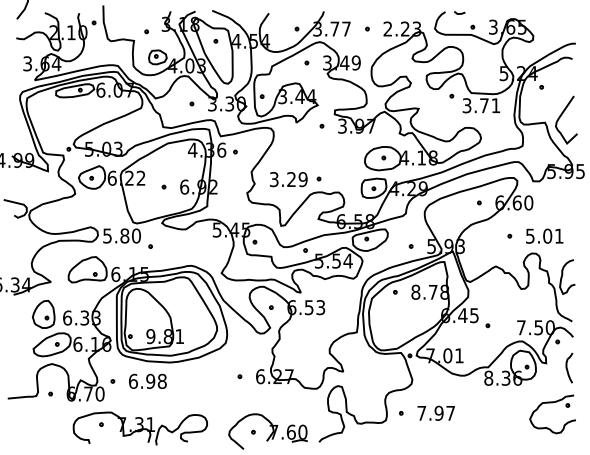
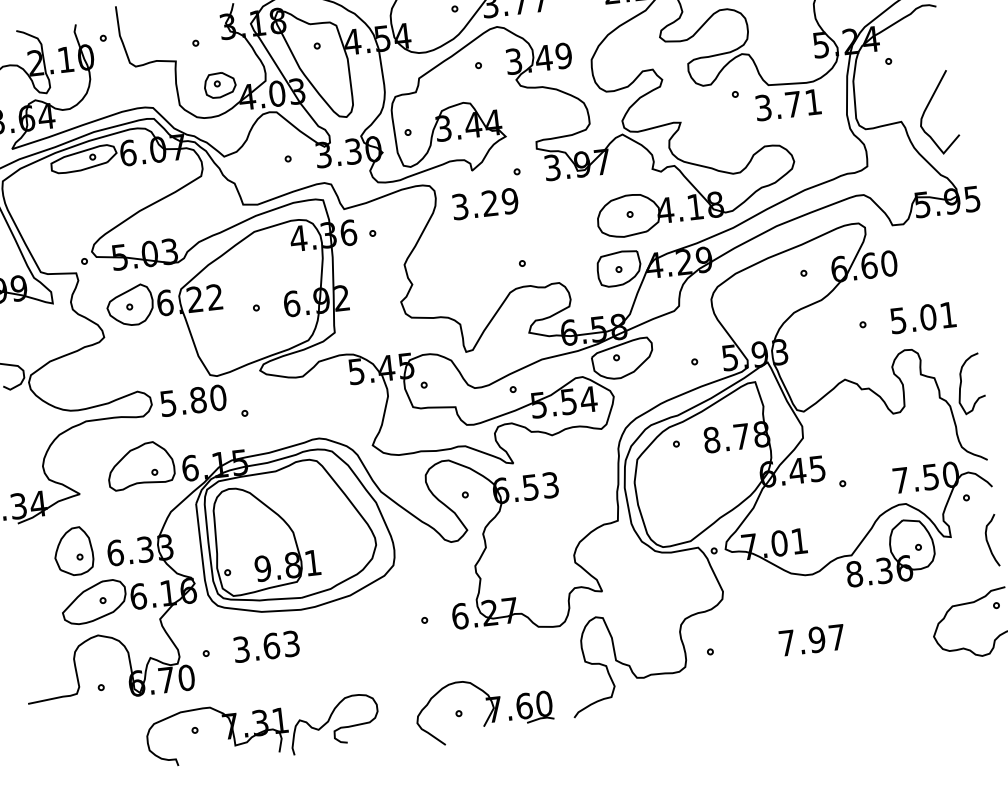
text: (288, 179) -> (484, 203), moved
text: (147, 380) -> (265, 645), 6.98 -> 3.63
text: (435, 412) -> (810, 639), moved

